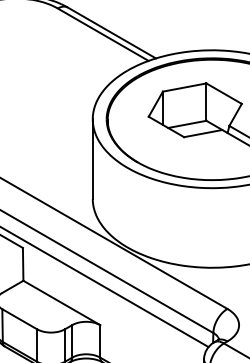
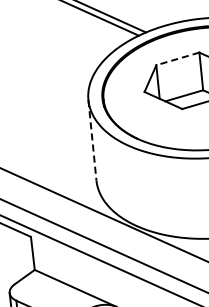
line: (184, 87) -> (177, 58), solid -> dashed
line: (92, 159) -> (92, 140), solid -> dashed

